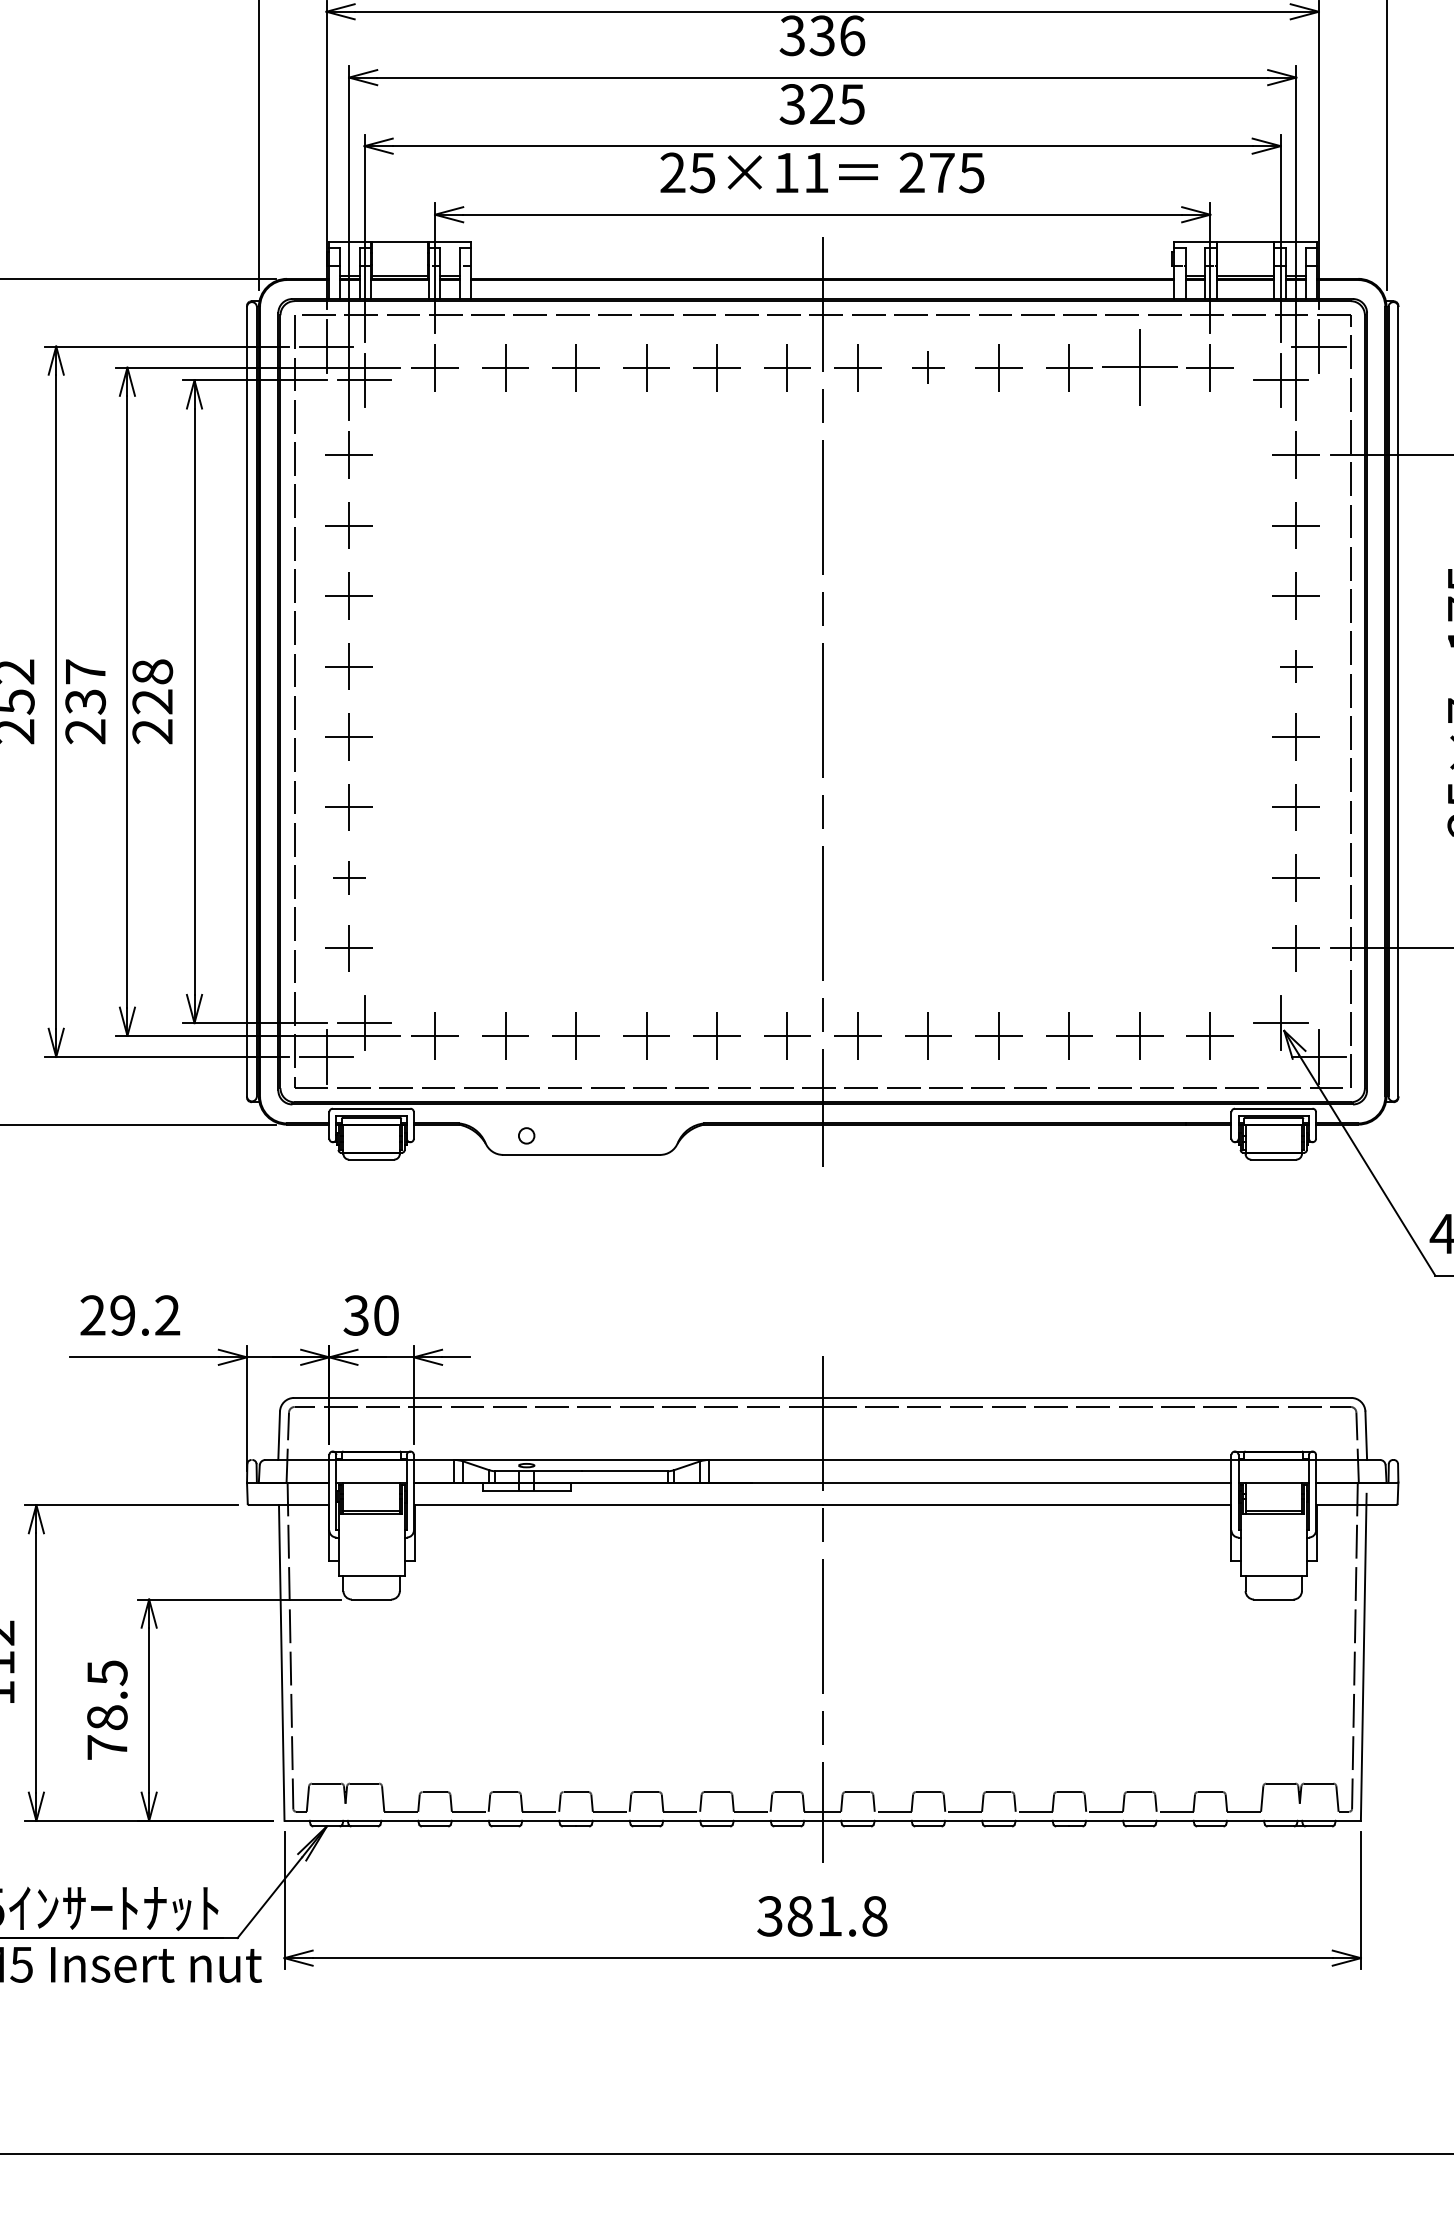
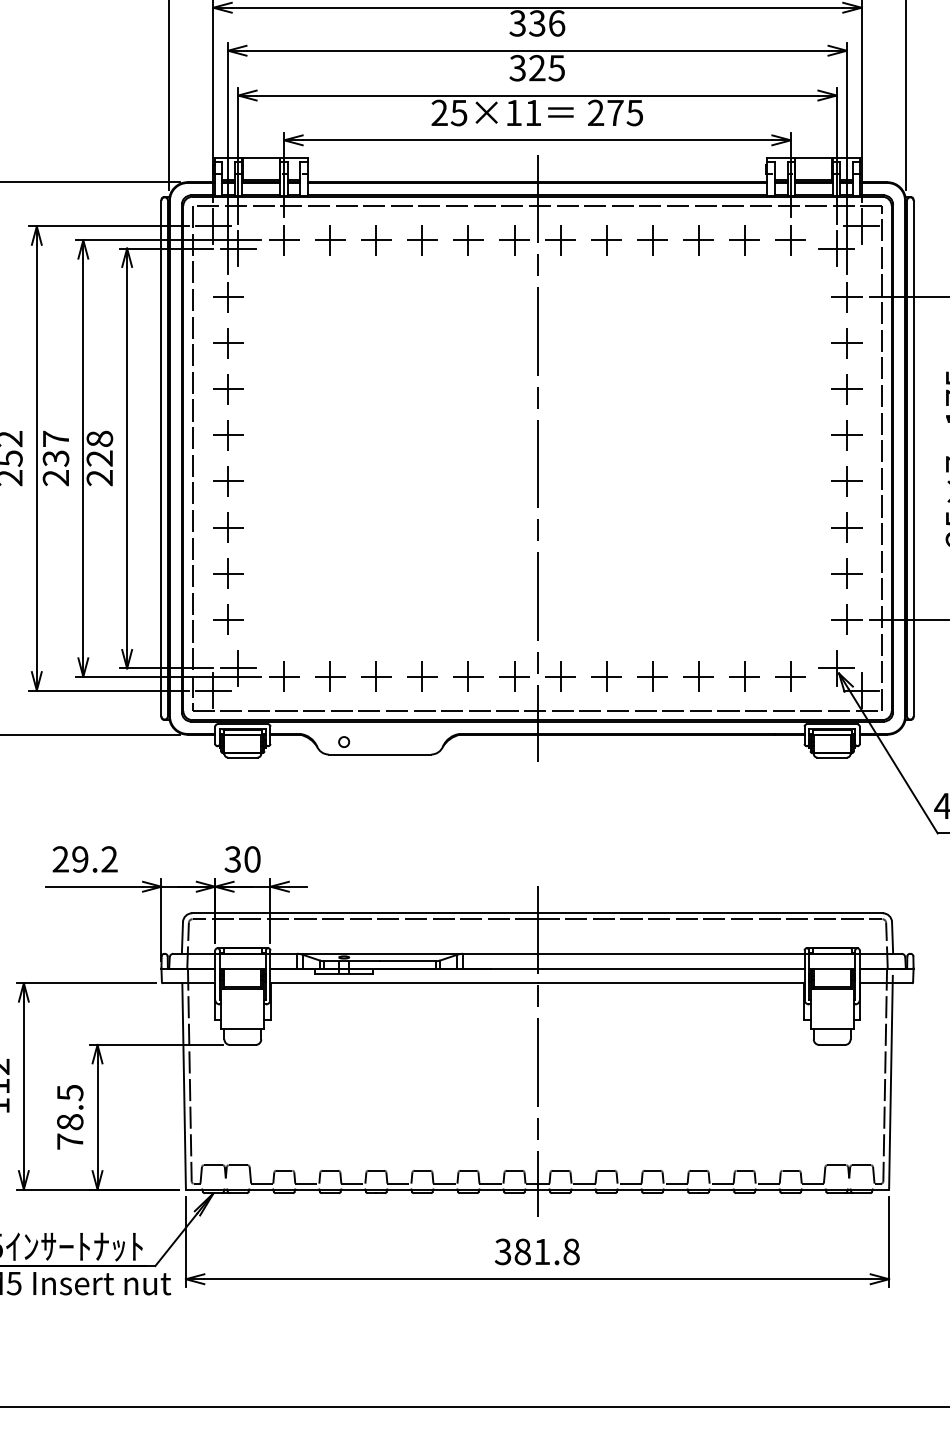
part: (928, 368) -> (606, 240), size x1.43
part: (1139, 368) -> (744, 240), size x0.62
part: (1295, 666) -> (846, 435), size x1.43
part: (349, 877) -> (228, 573), size x1.43

